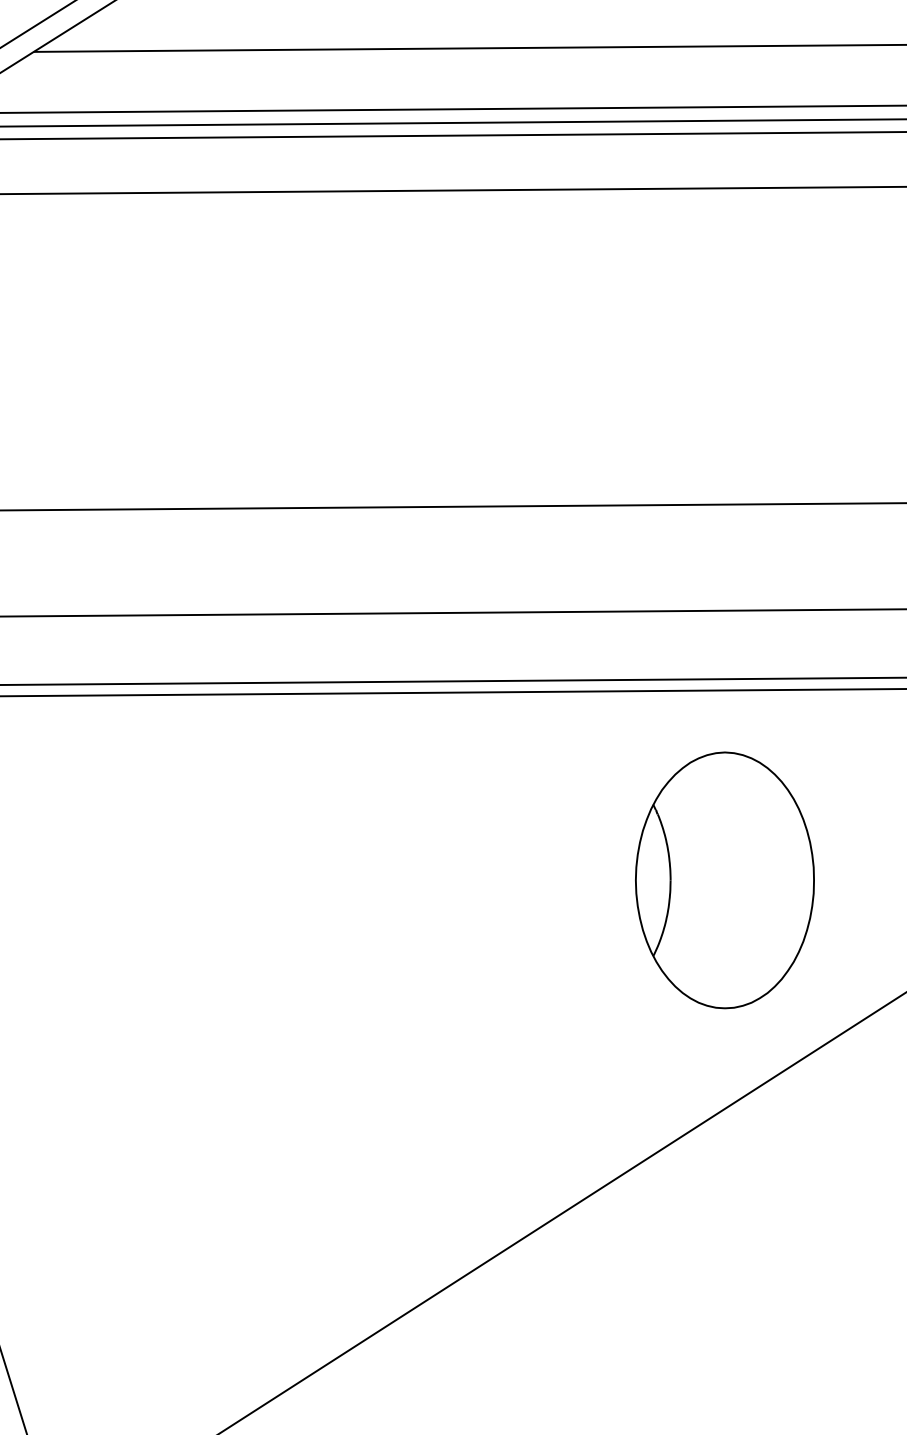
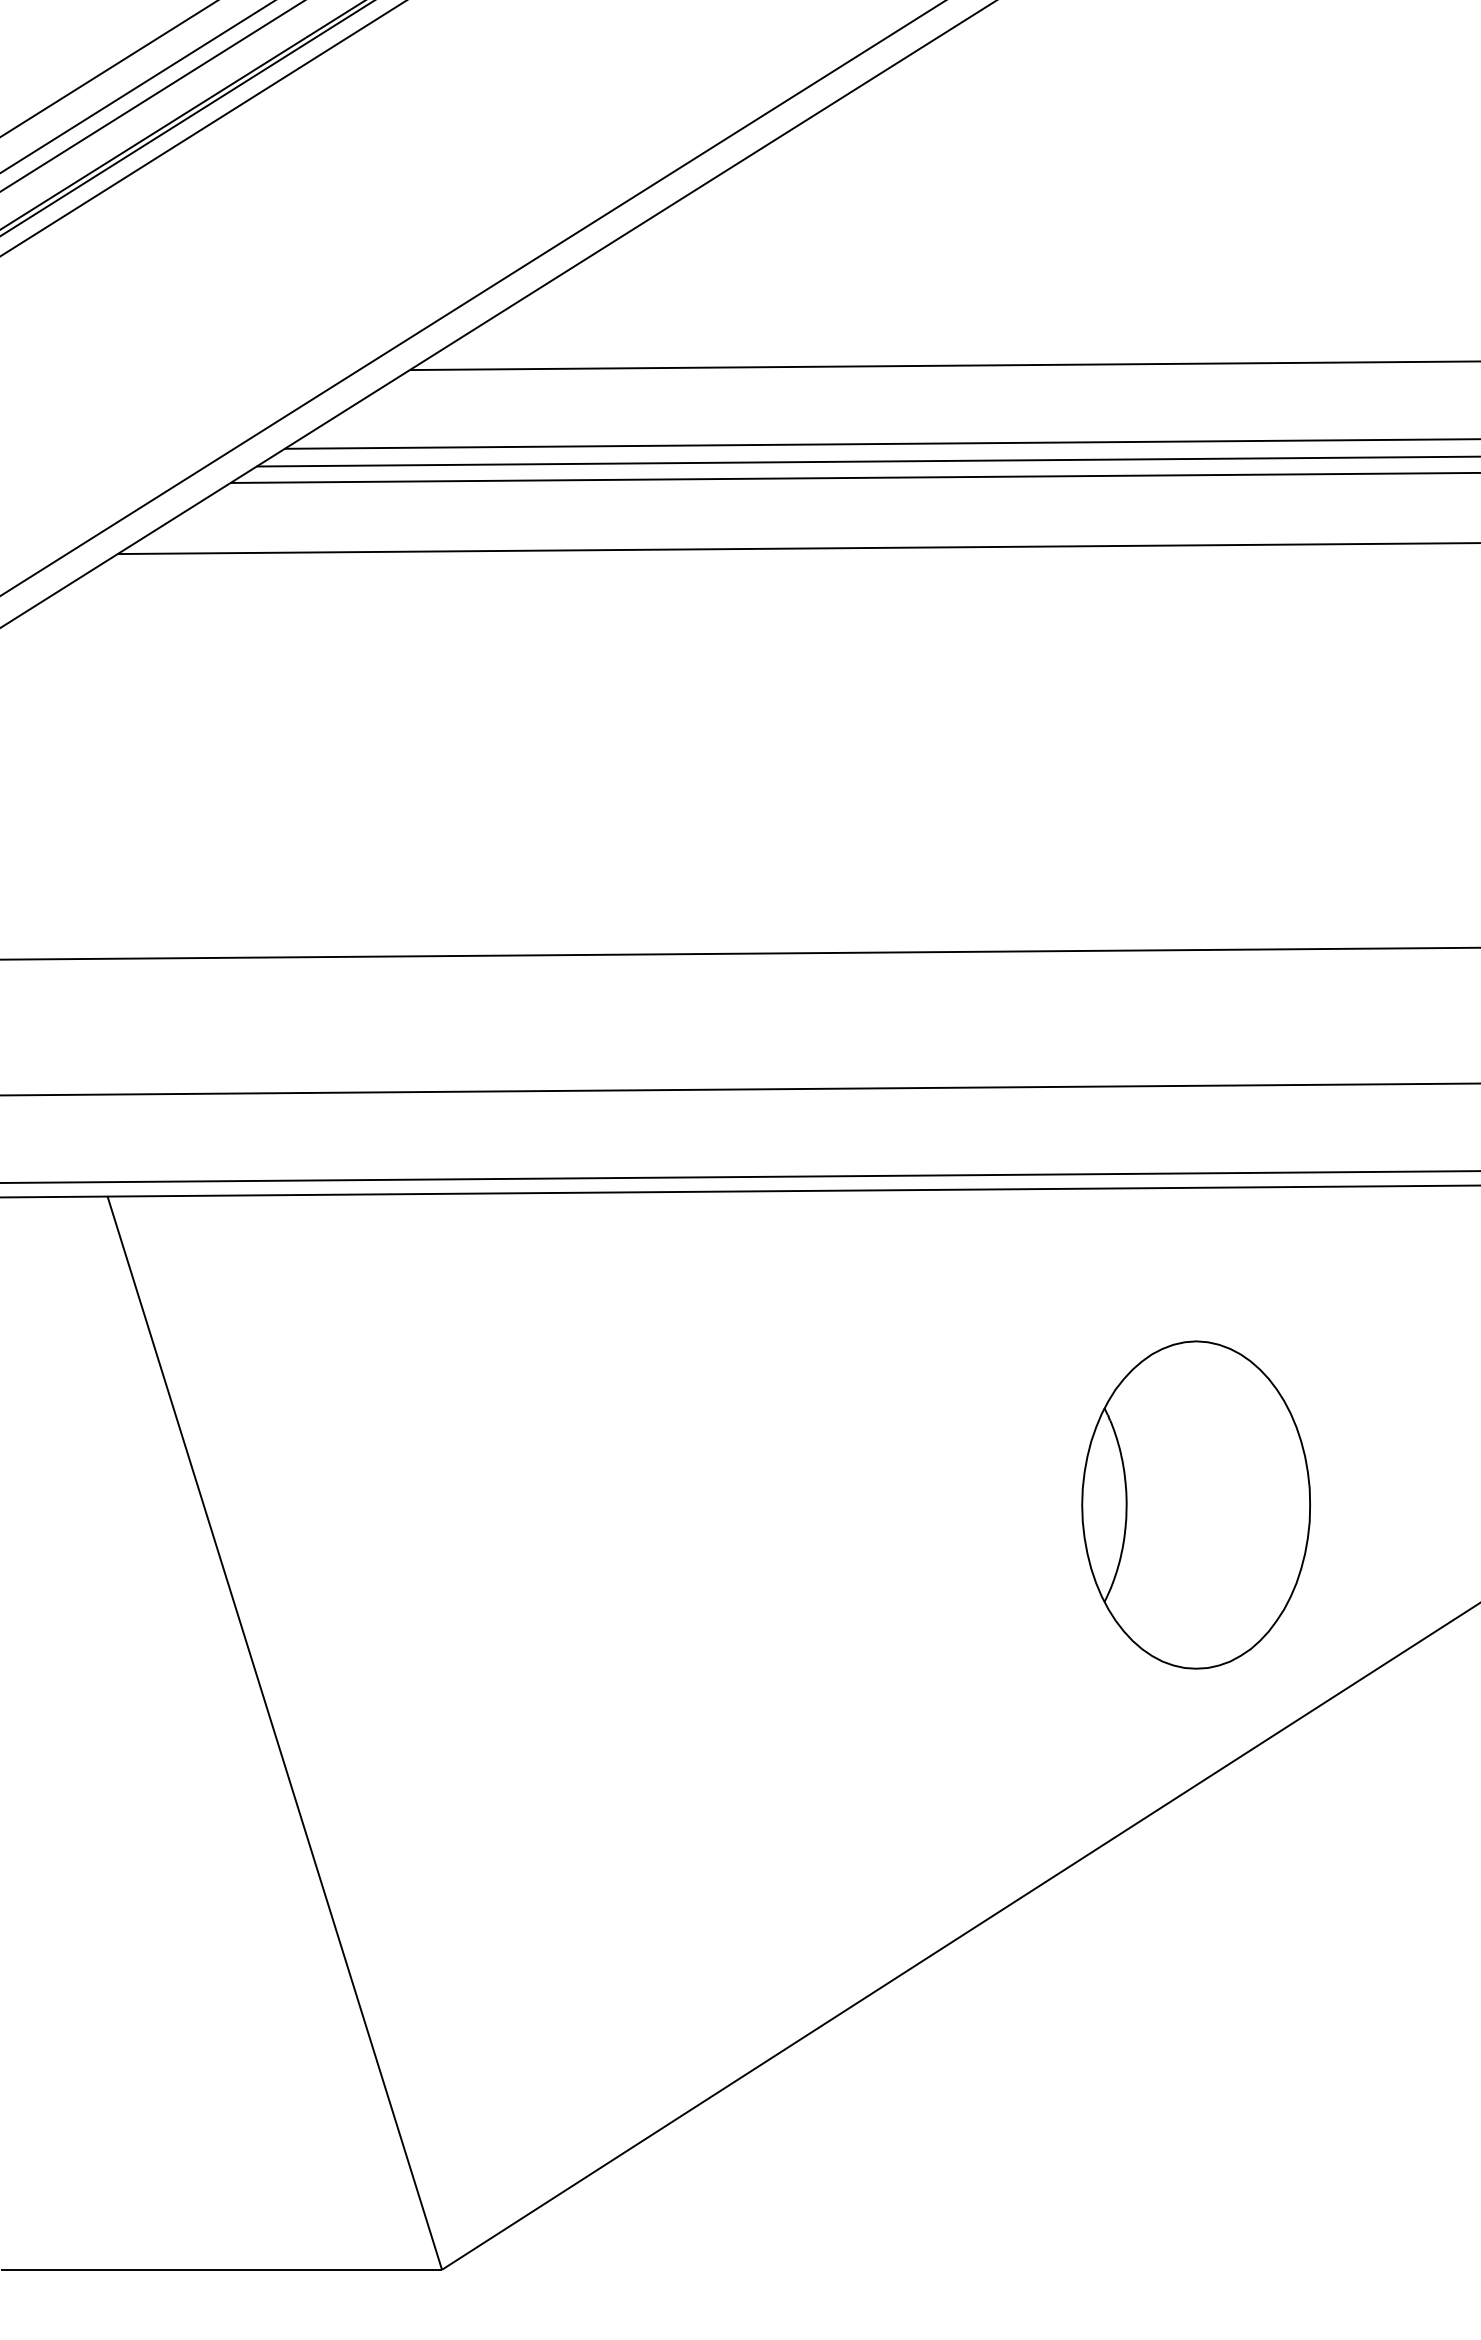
part: (724, 879) -> (1195, 1504), moved

